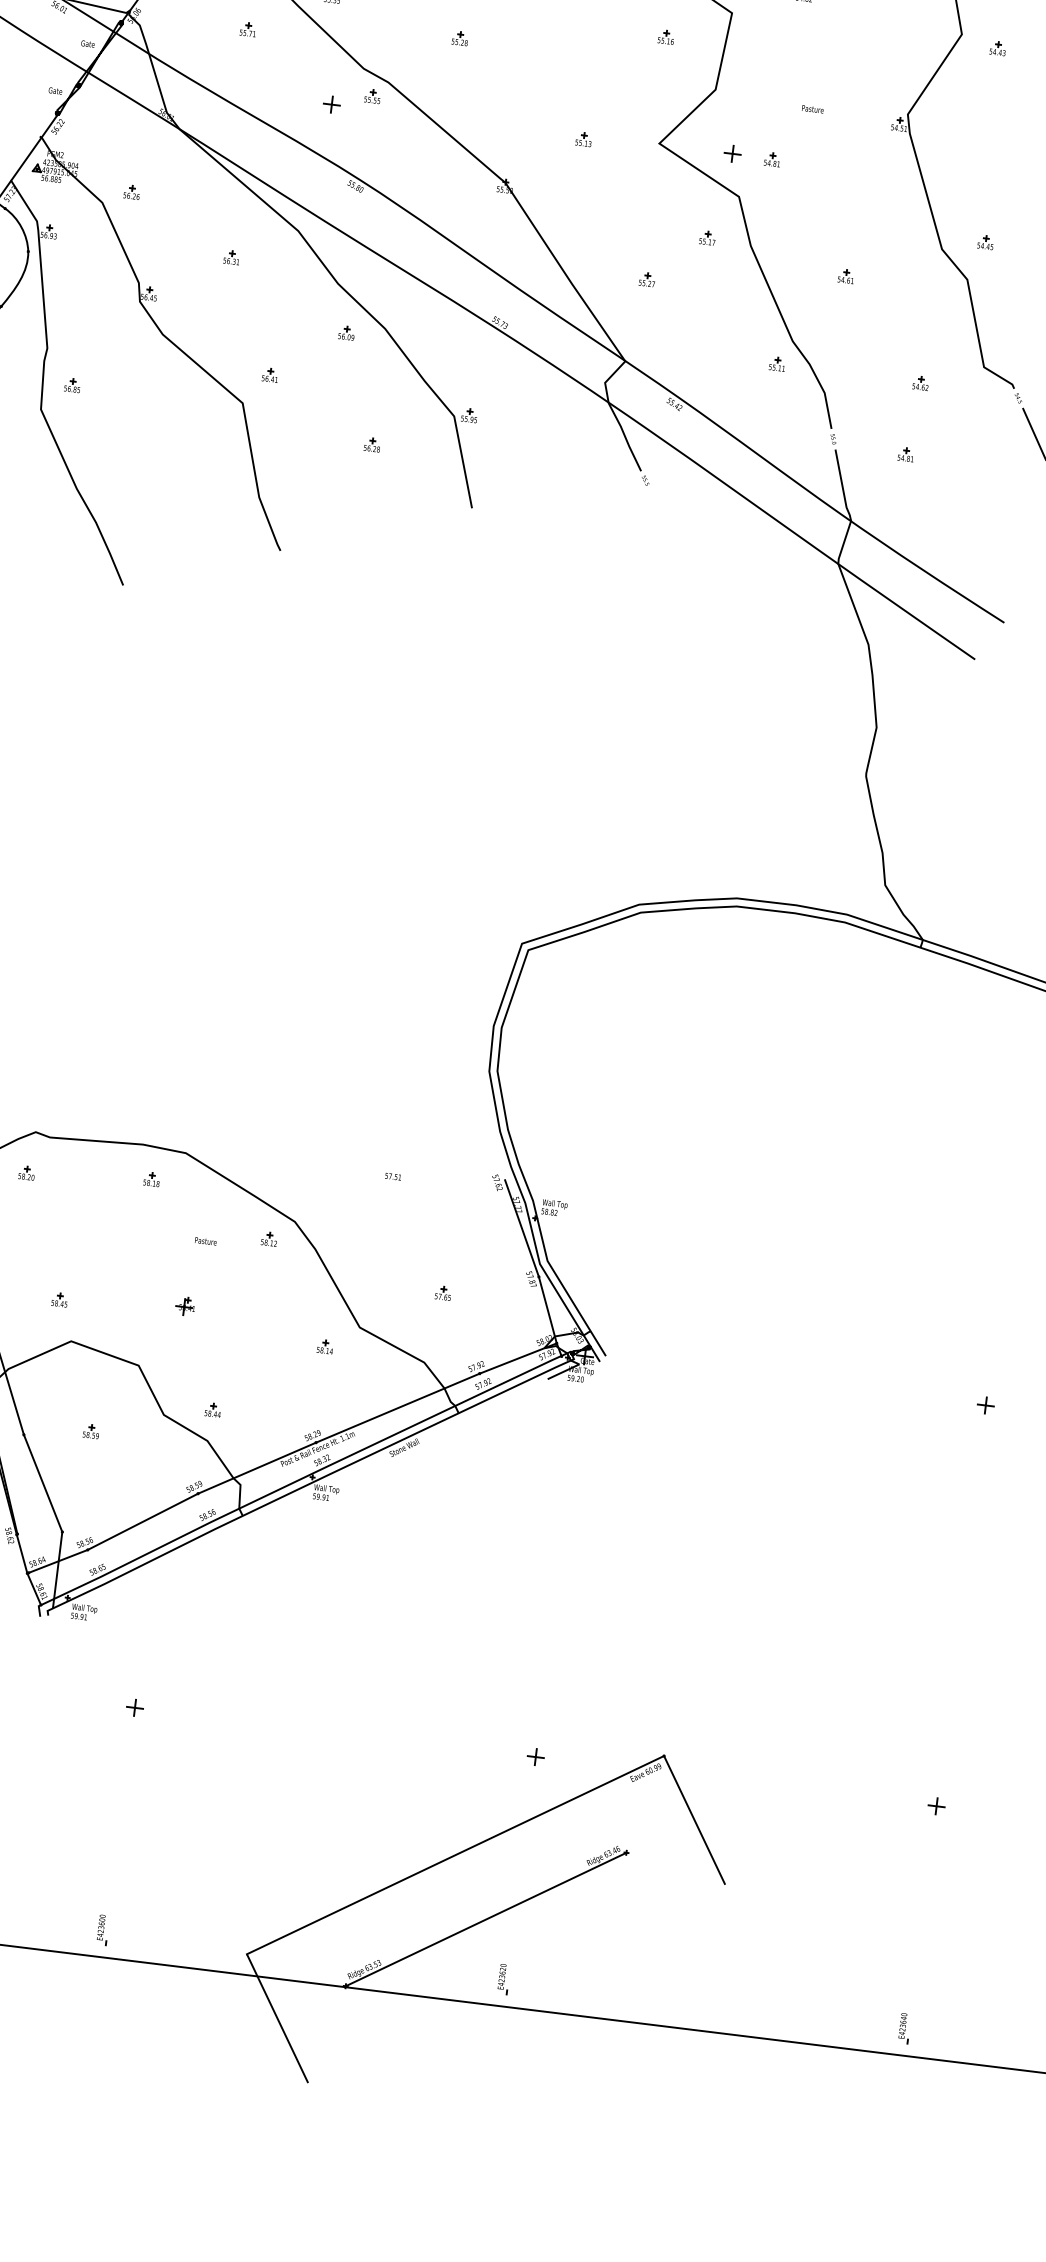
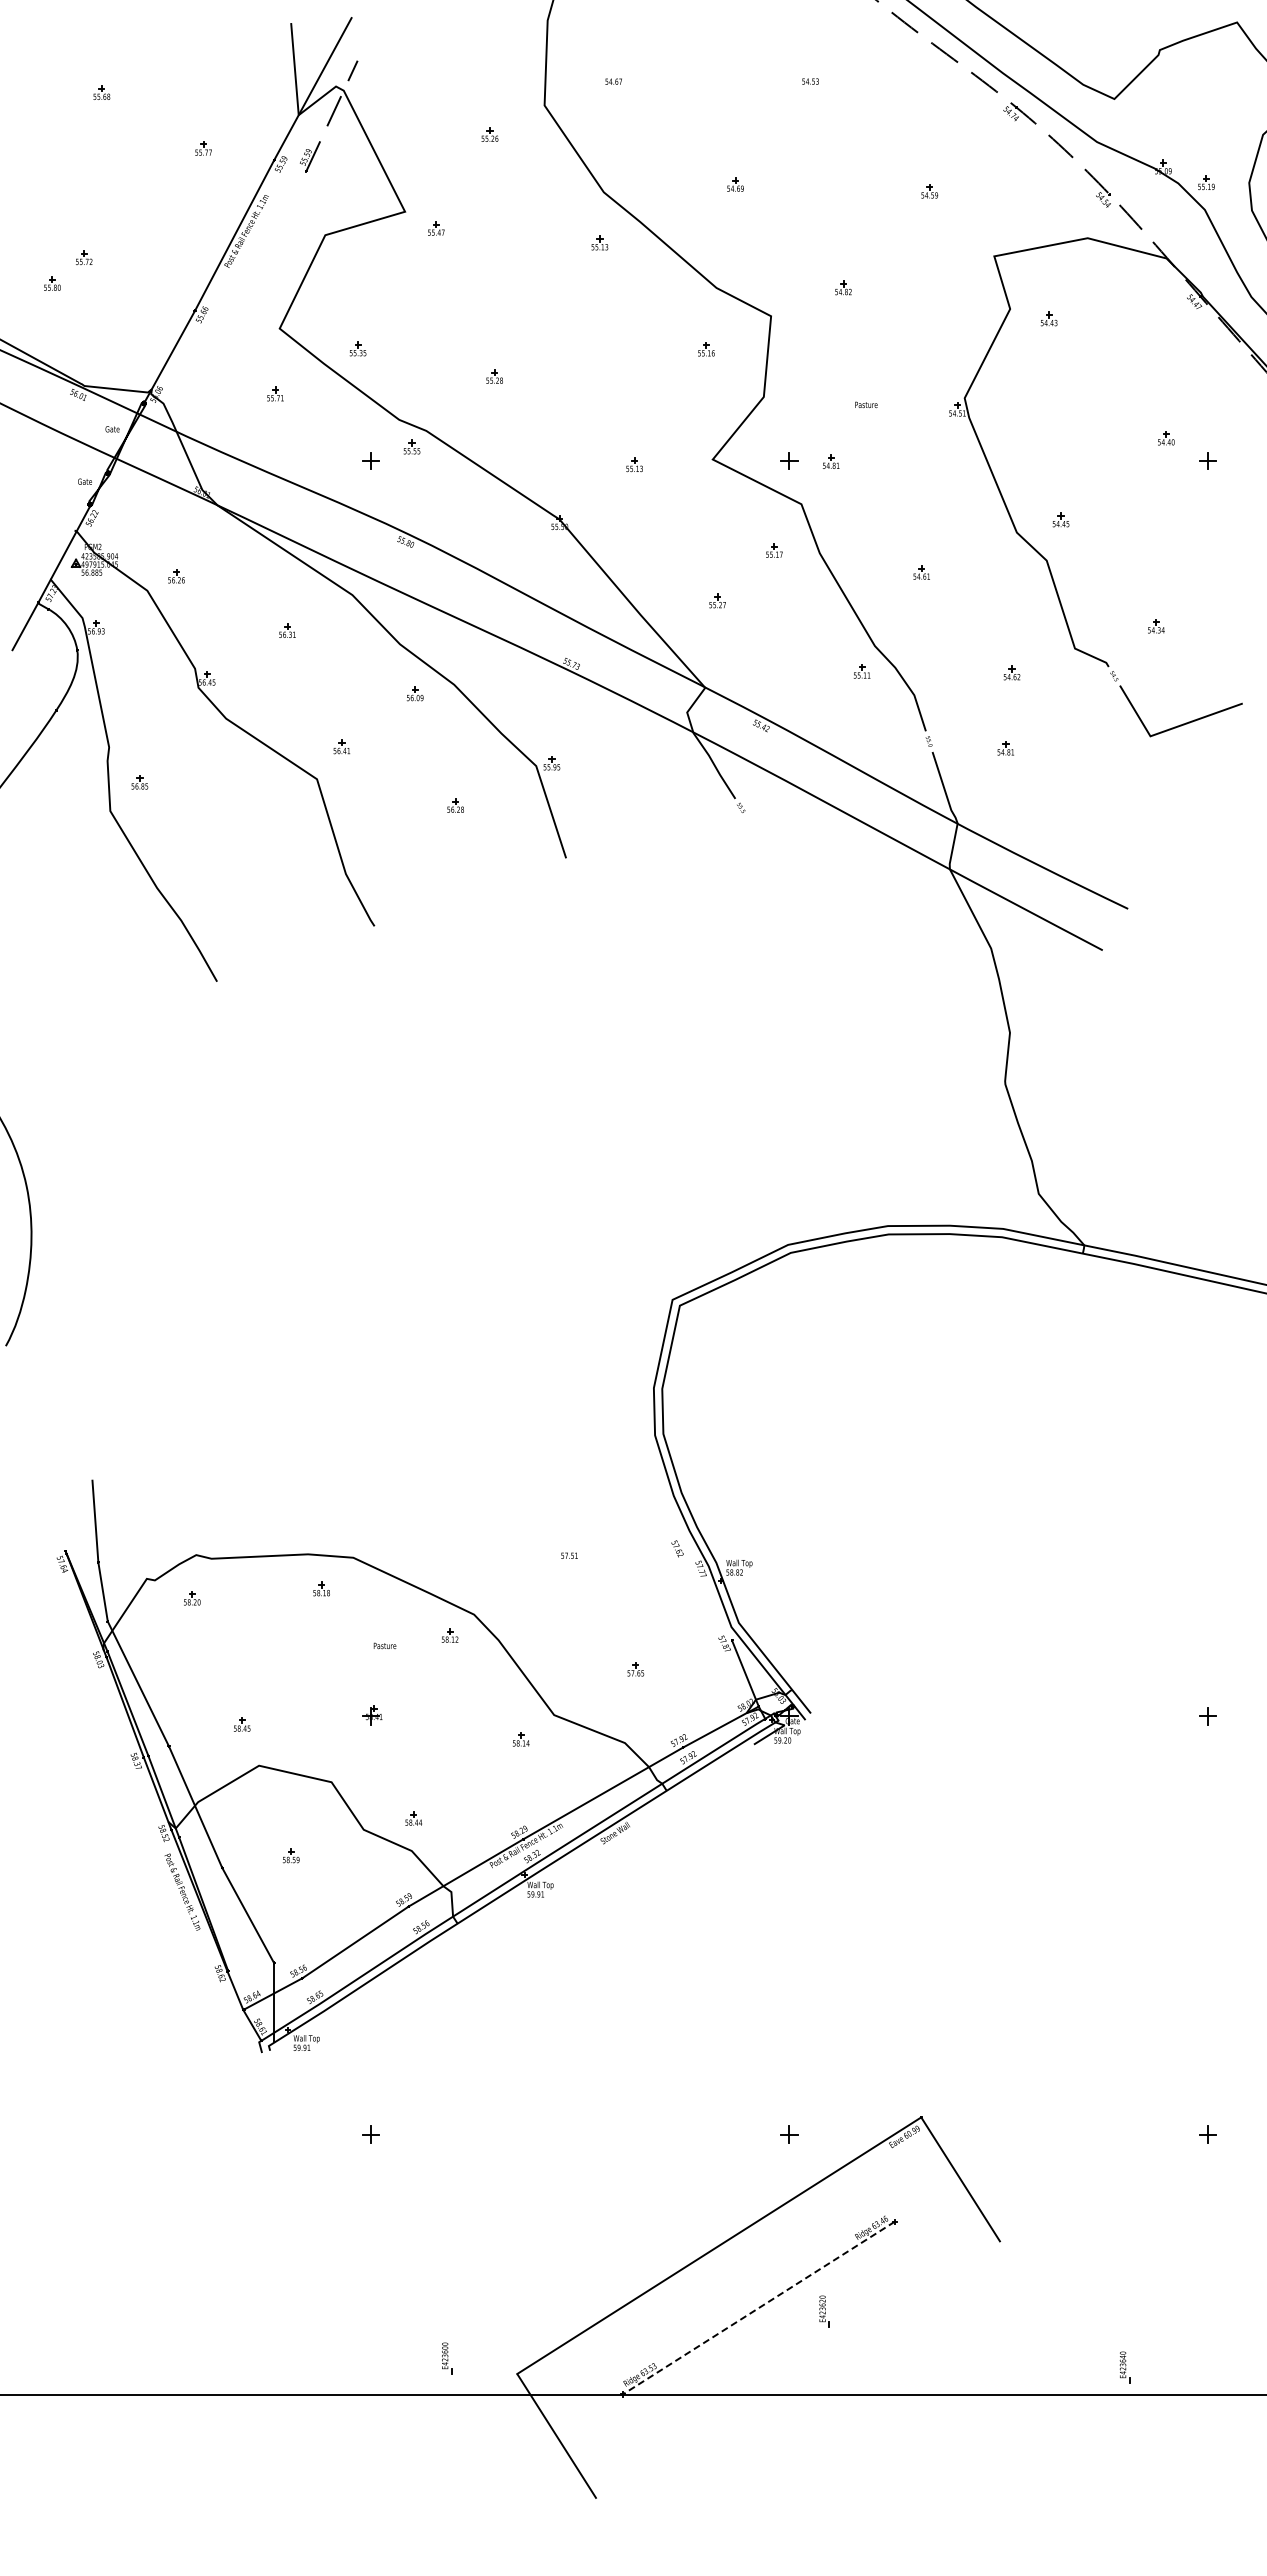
line: (522, 1228) -> (708, 1592), removed
line: (485, 1919) -> (758, 2308), solid -> dashed
part: (103, 1930) -> (447, 2358), moved
part: (503, 1979) -> (824, 2311), moved
part: (904, 2028) -> (1124, 2367), moved

